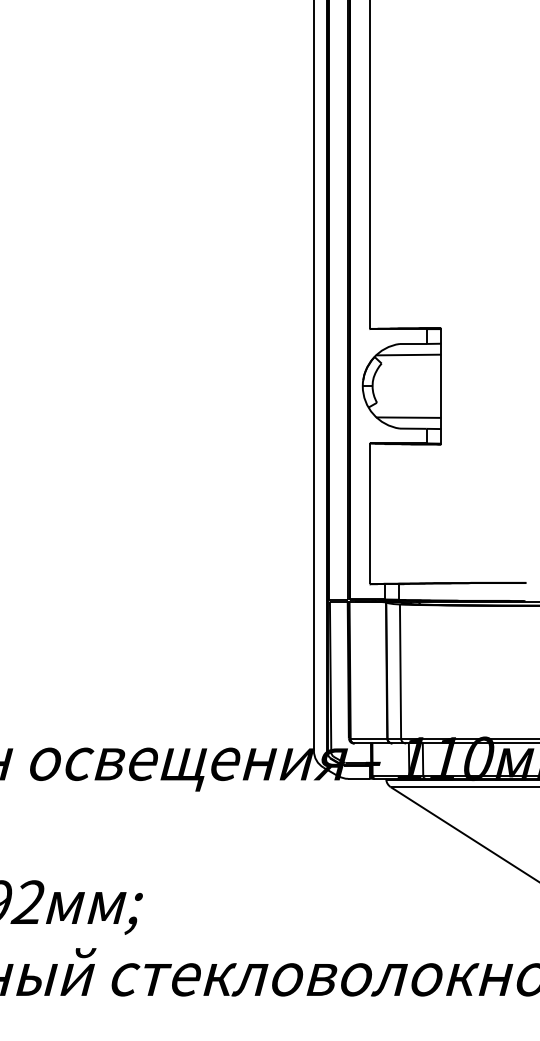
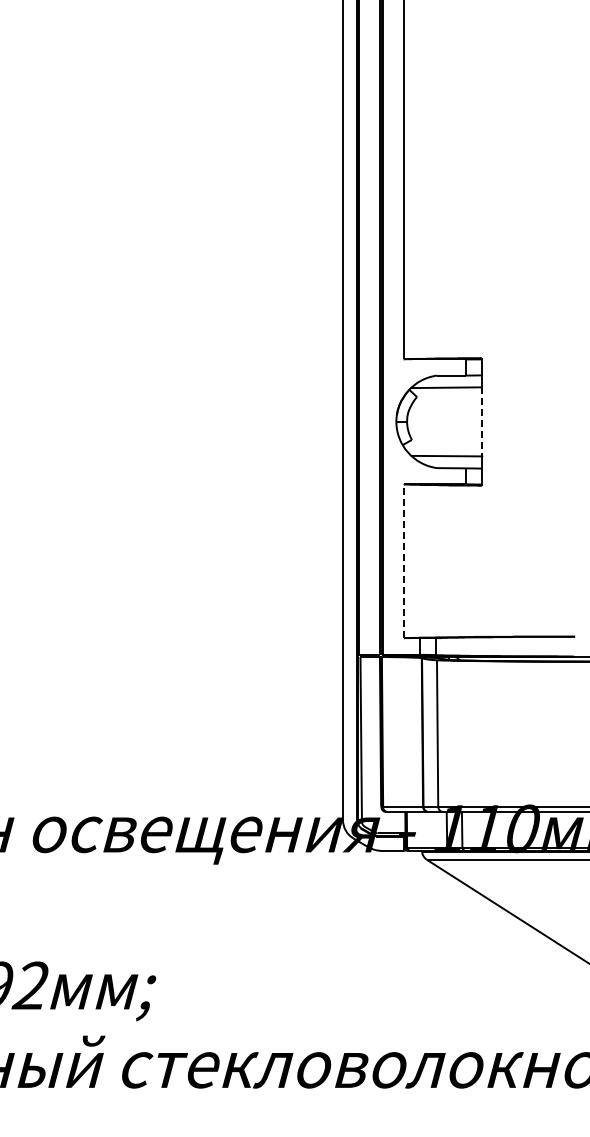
line: (441, 386) -> (482, 422), solid -> dashed
line: (369, 513) -> (403, 560), solid -> dashed

